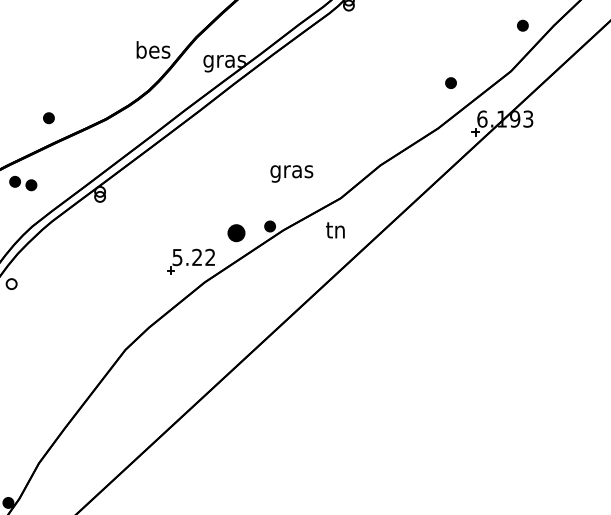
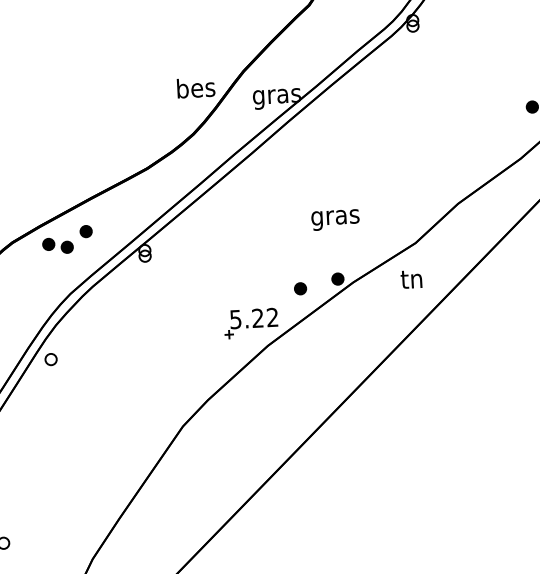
part: (48, 118) -> (85, 231), moved
text: (291, 173) -> (335, 219), moved
part: (236, 233) -> (300, 289), size x0.62

